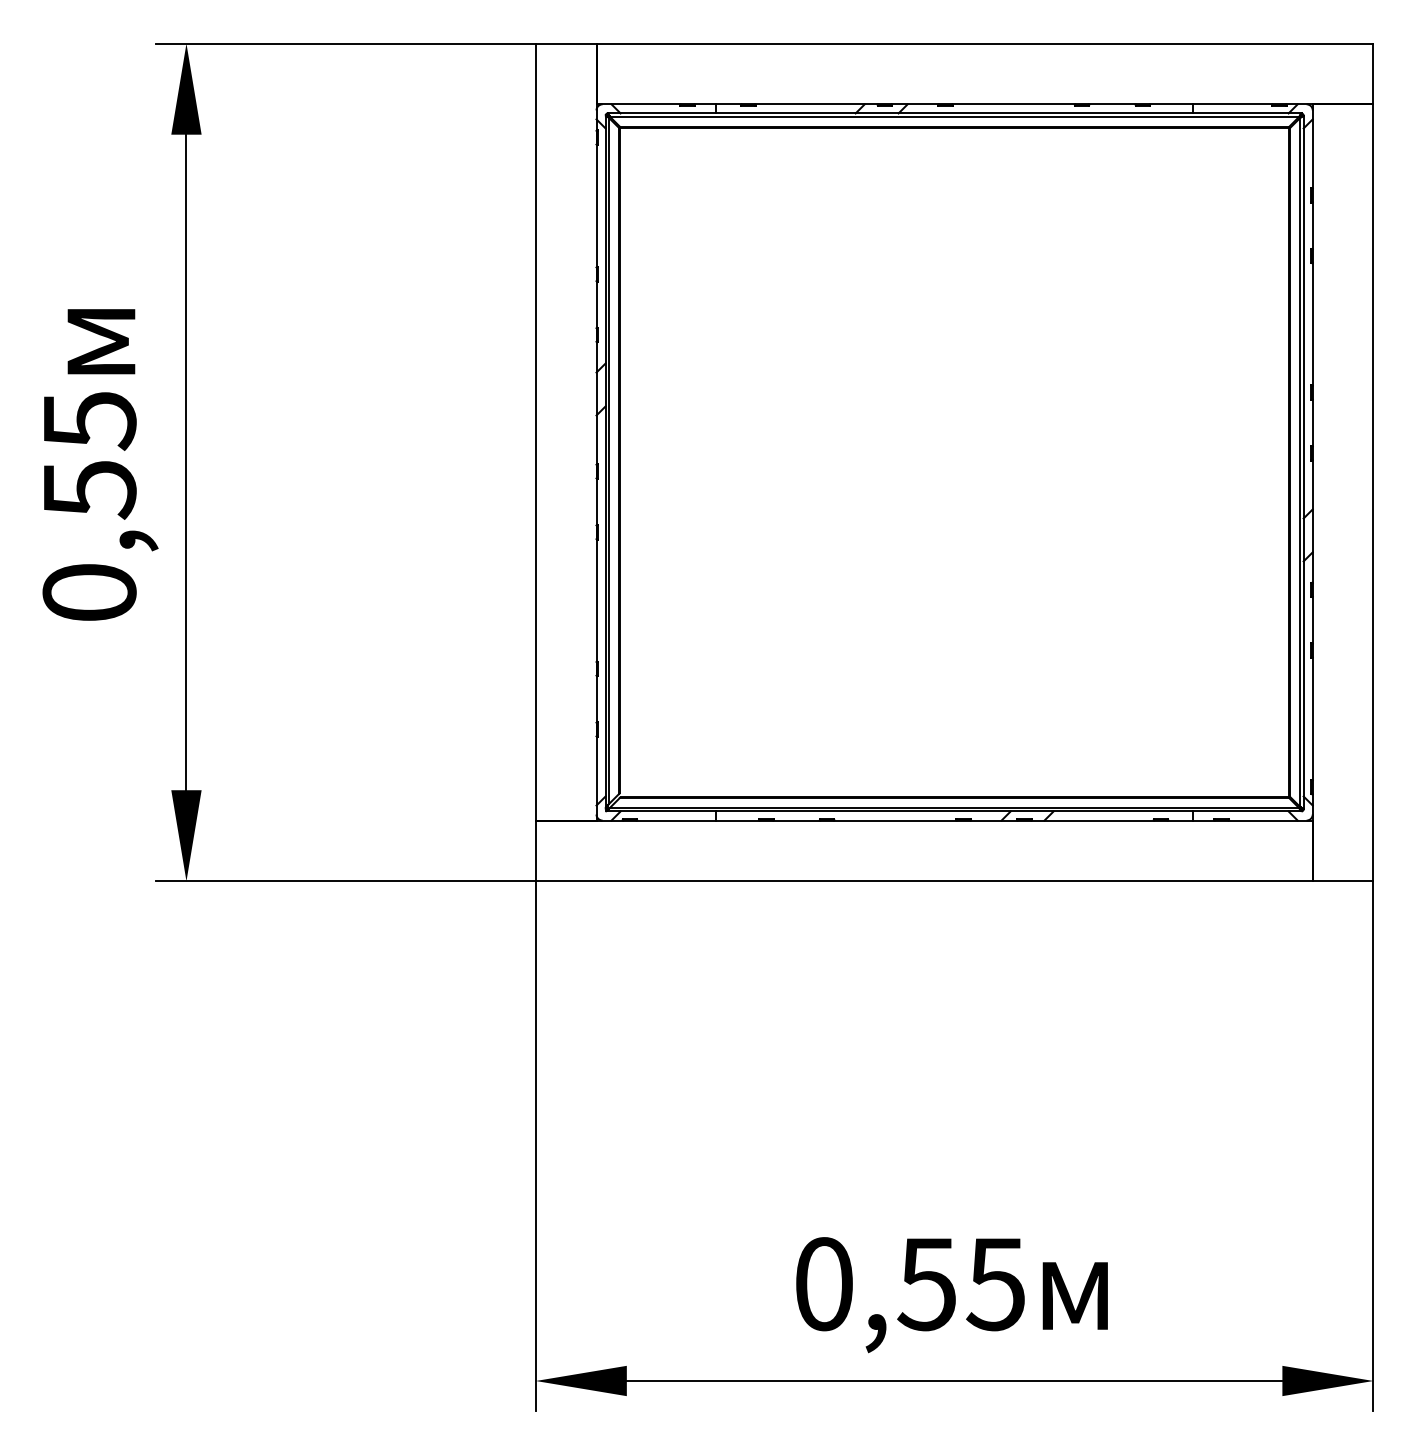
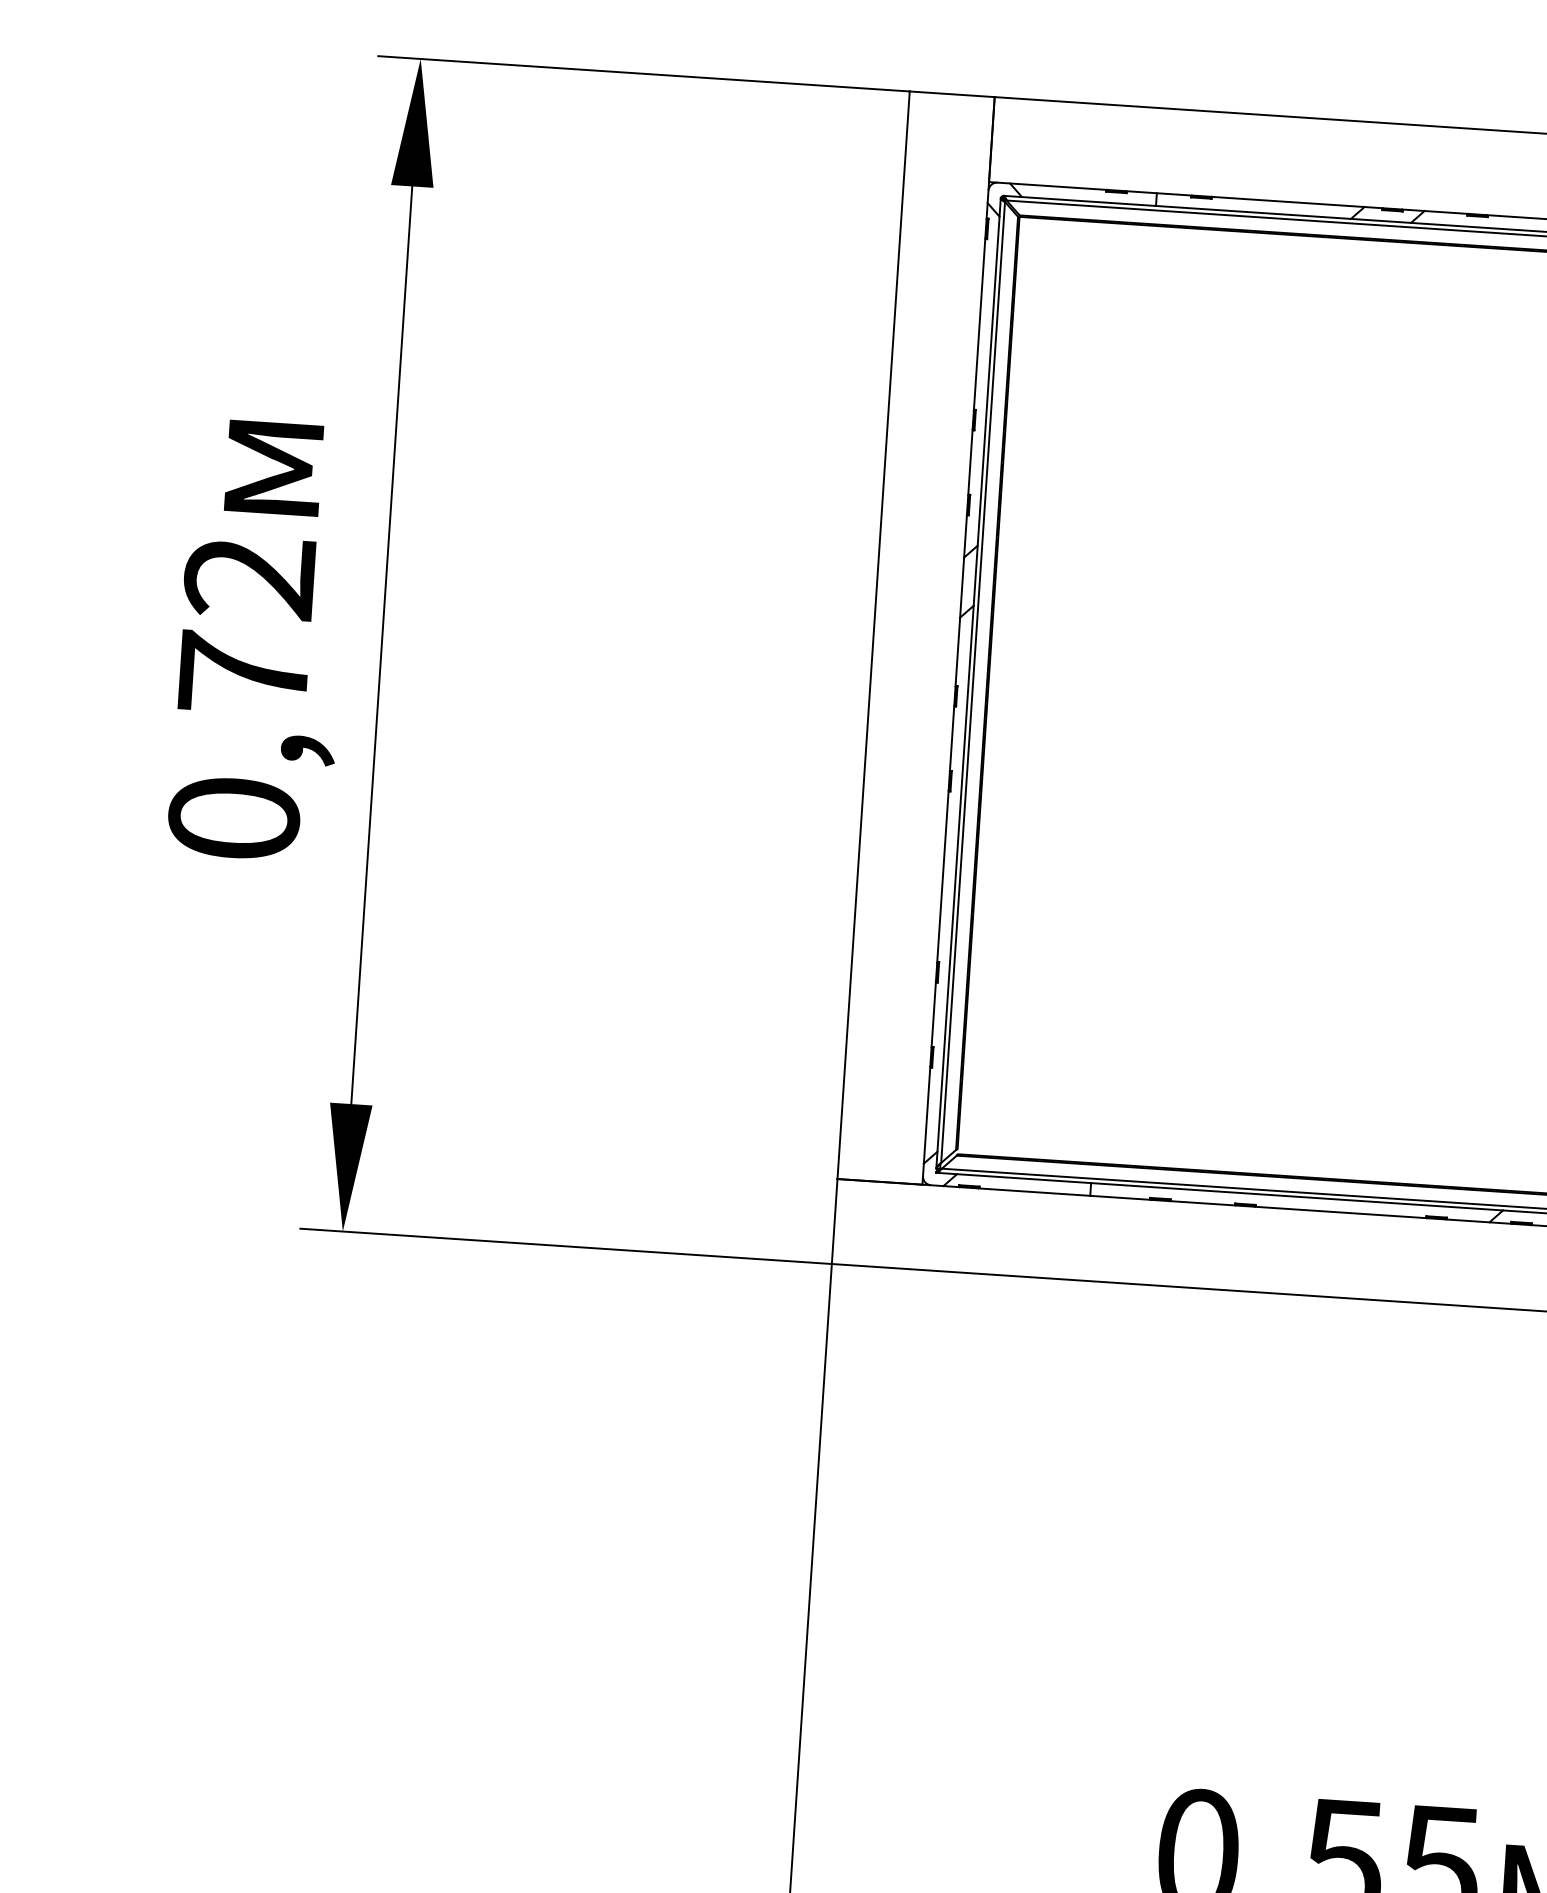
text: (89, 455) -> (246, 626), 0,55 -> 0,72

